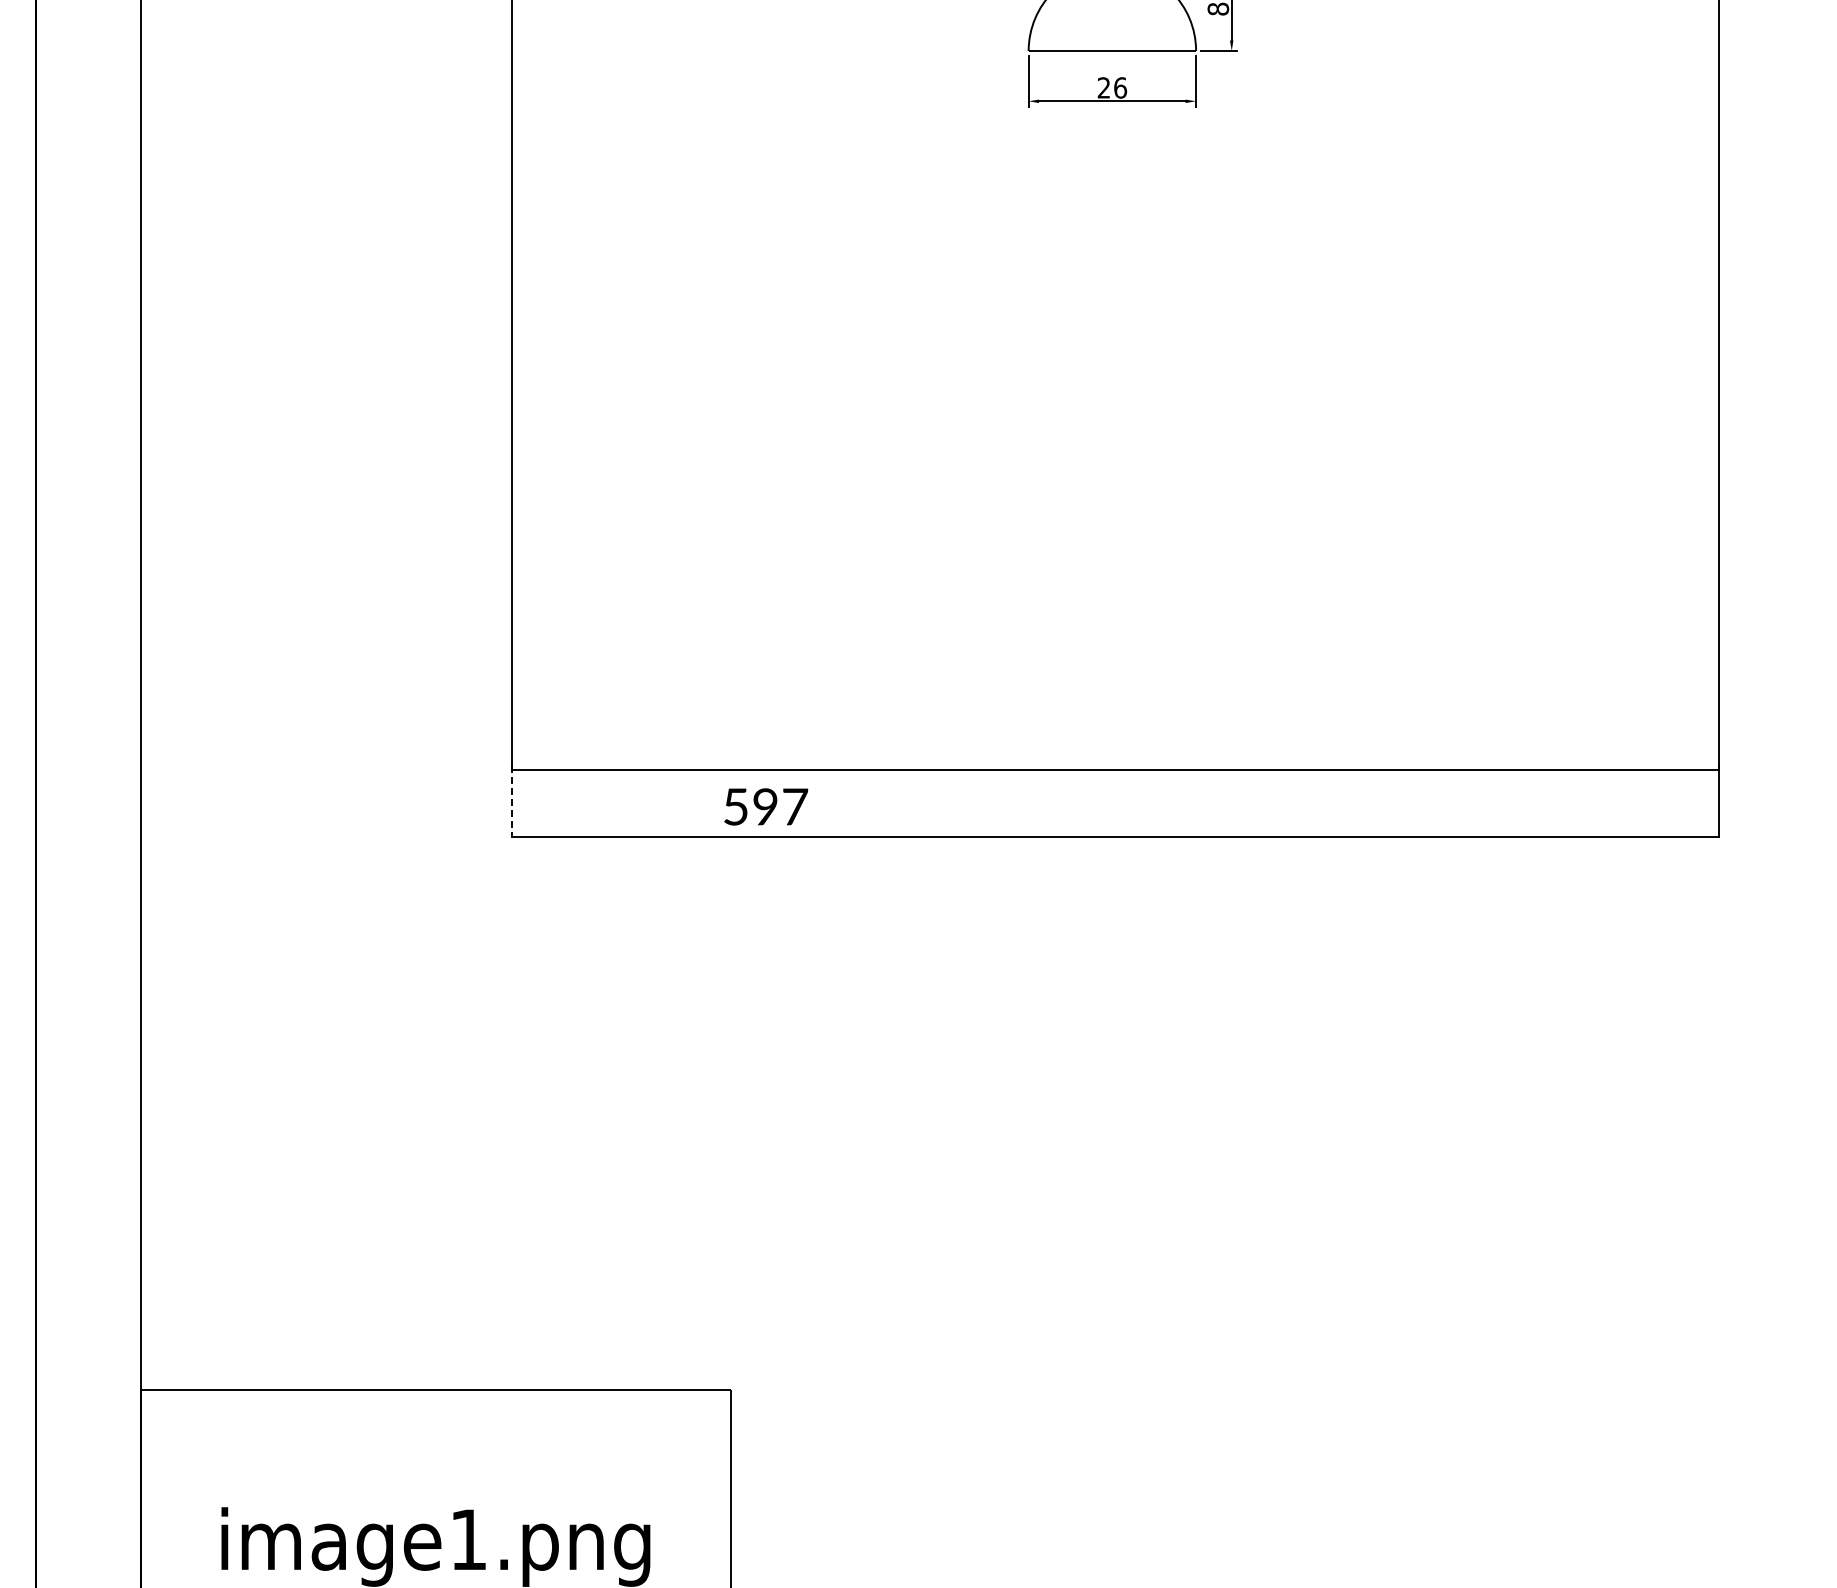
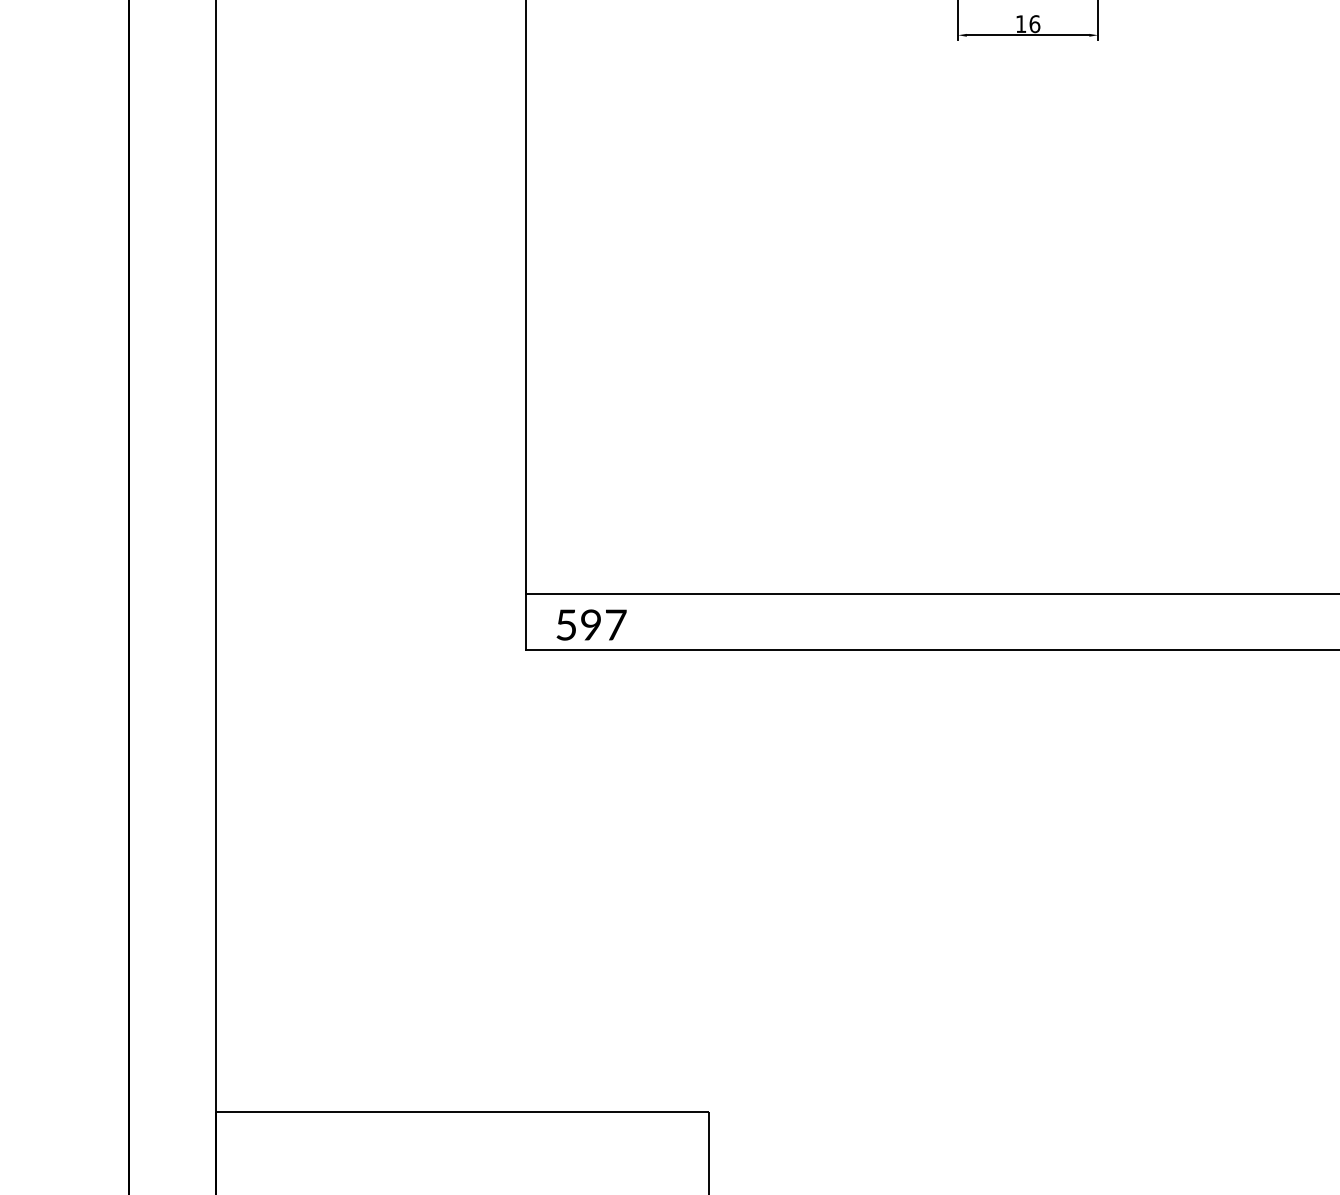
text: (1103, 87) -> (1020, 23), 26 -> 16
line: (511, 801) -> (525, 620), dashed -> solid
text: (766, 806) -> (591, 624), moved

